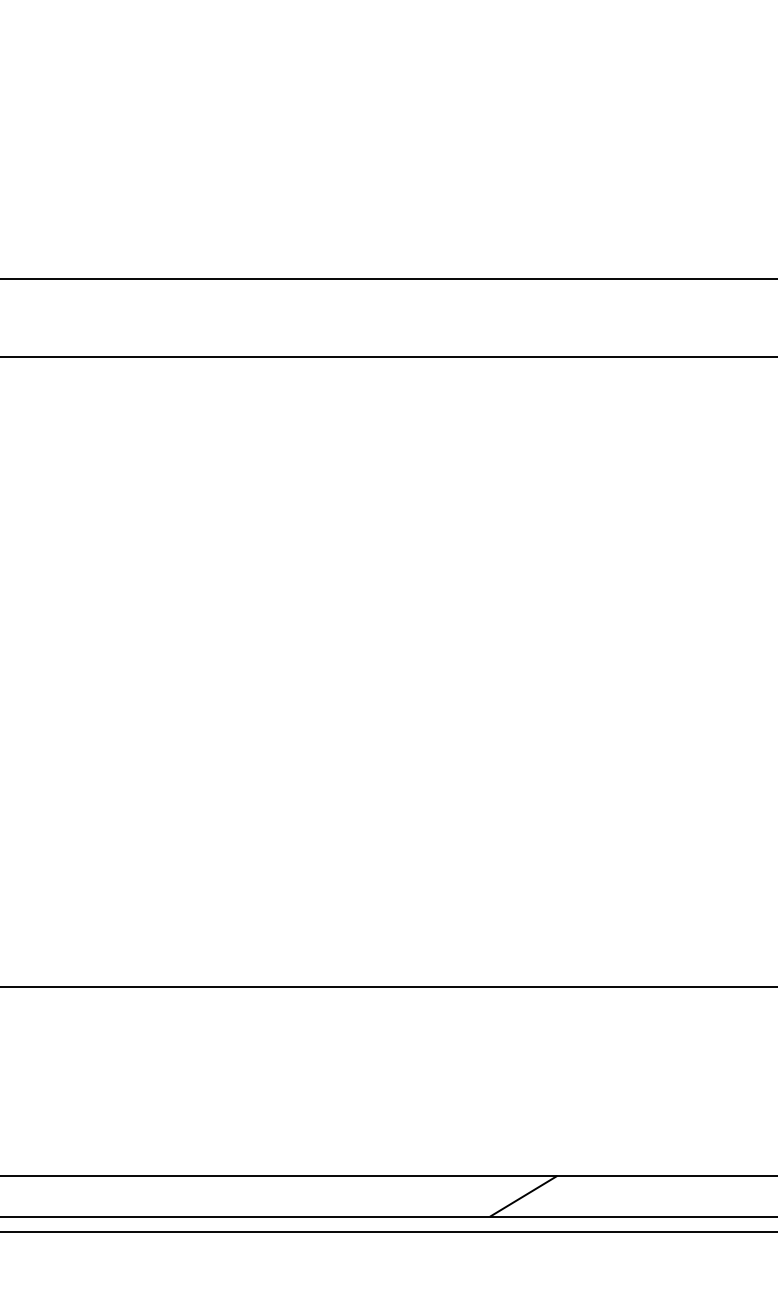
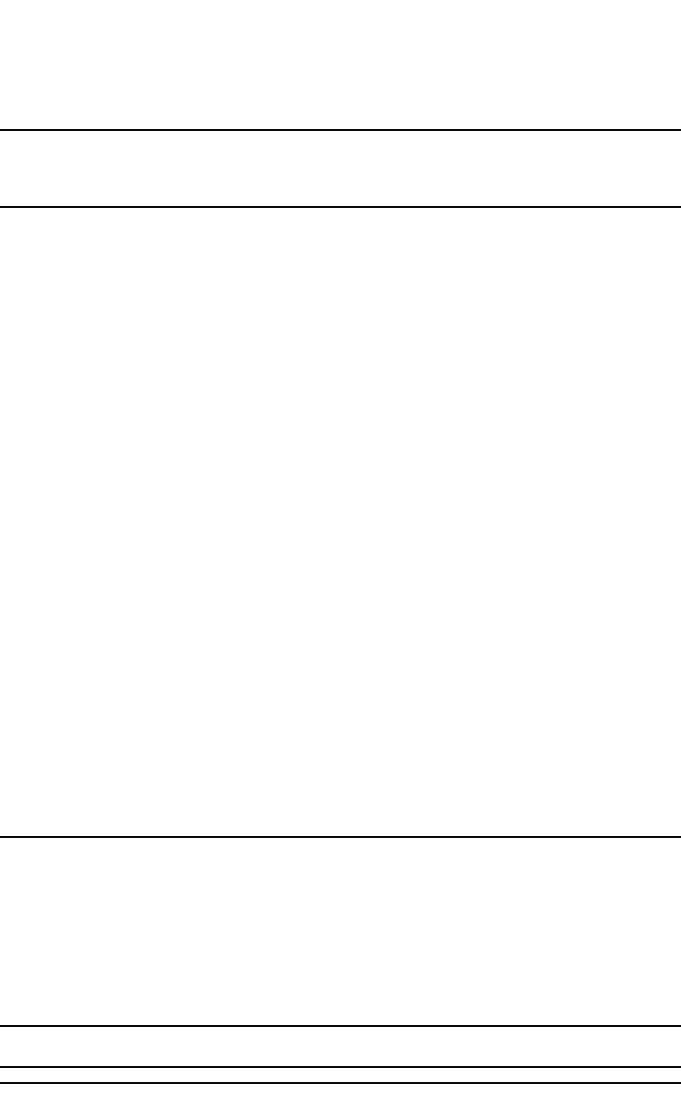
hatch: (523, 1195) -> (365, 1046), removed

